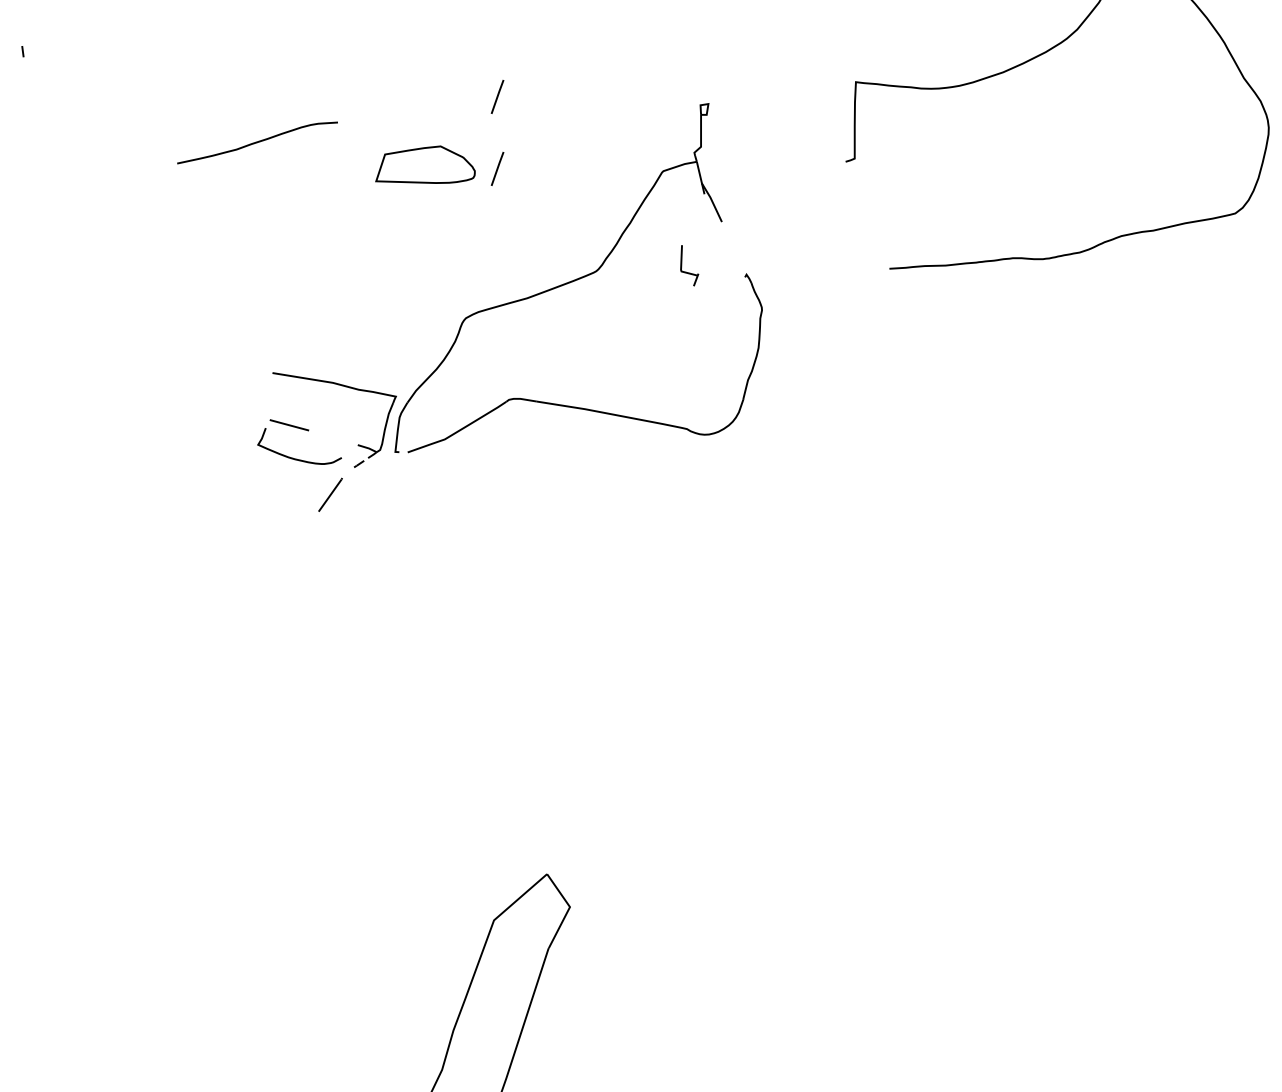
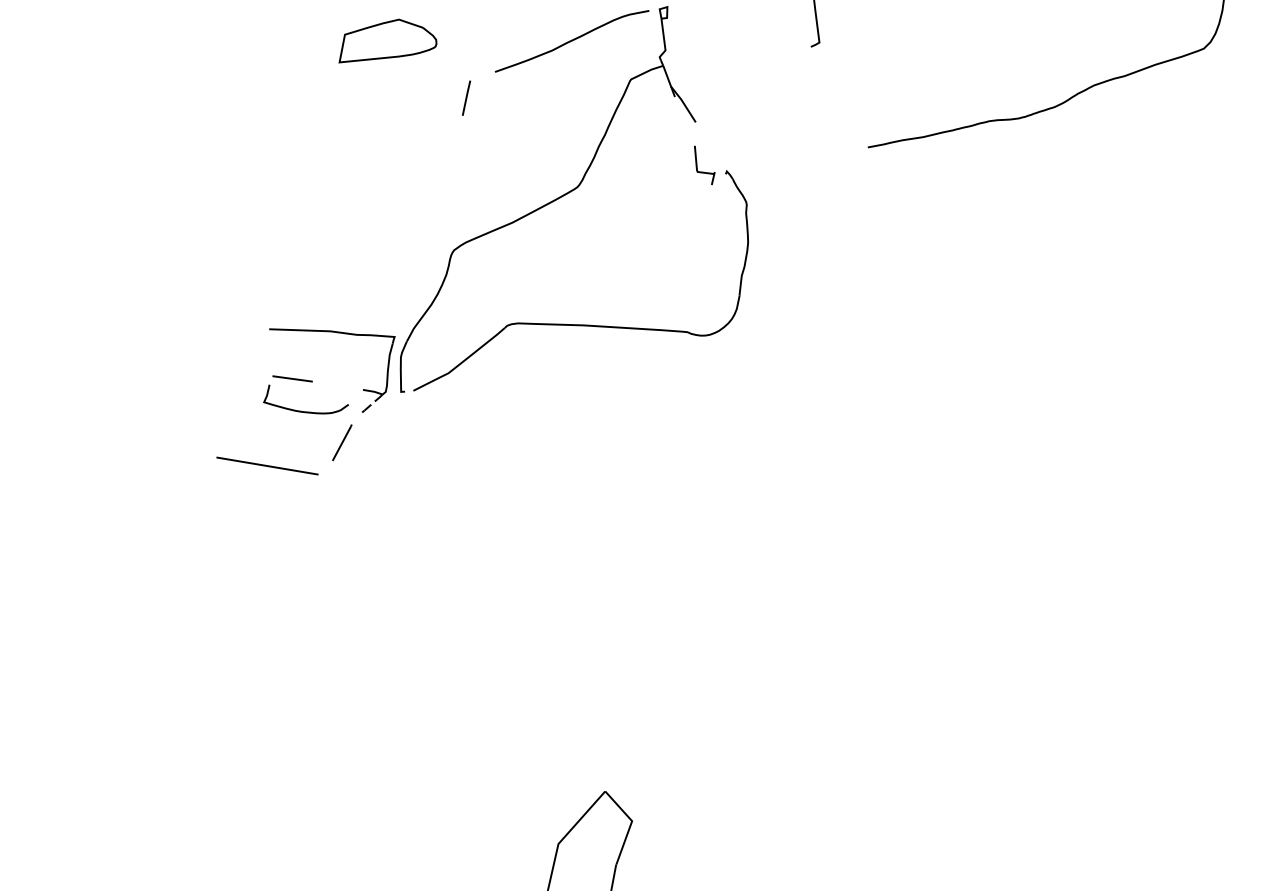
line: (497, 96) -> (457, 26), removed
curve: (257, 142) -> (572, 40), moved
part: (425, 164) -> (386, 39), moved
part: (686, 271) -> (702, 171), moved
line: (252, 508) -> (266, 466), added

